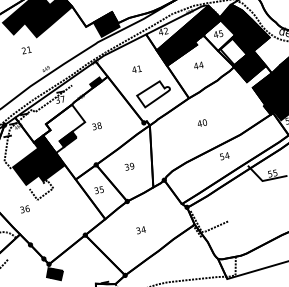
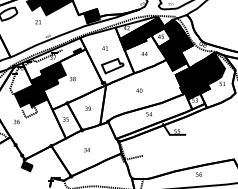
fill: (233, 51) -> (168, 49), added
fill: (63, 129) -> (51, 76), added

